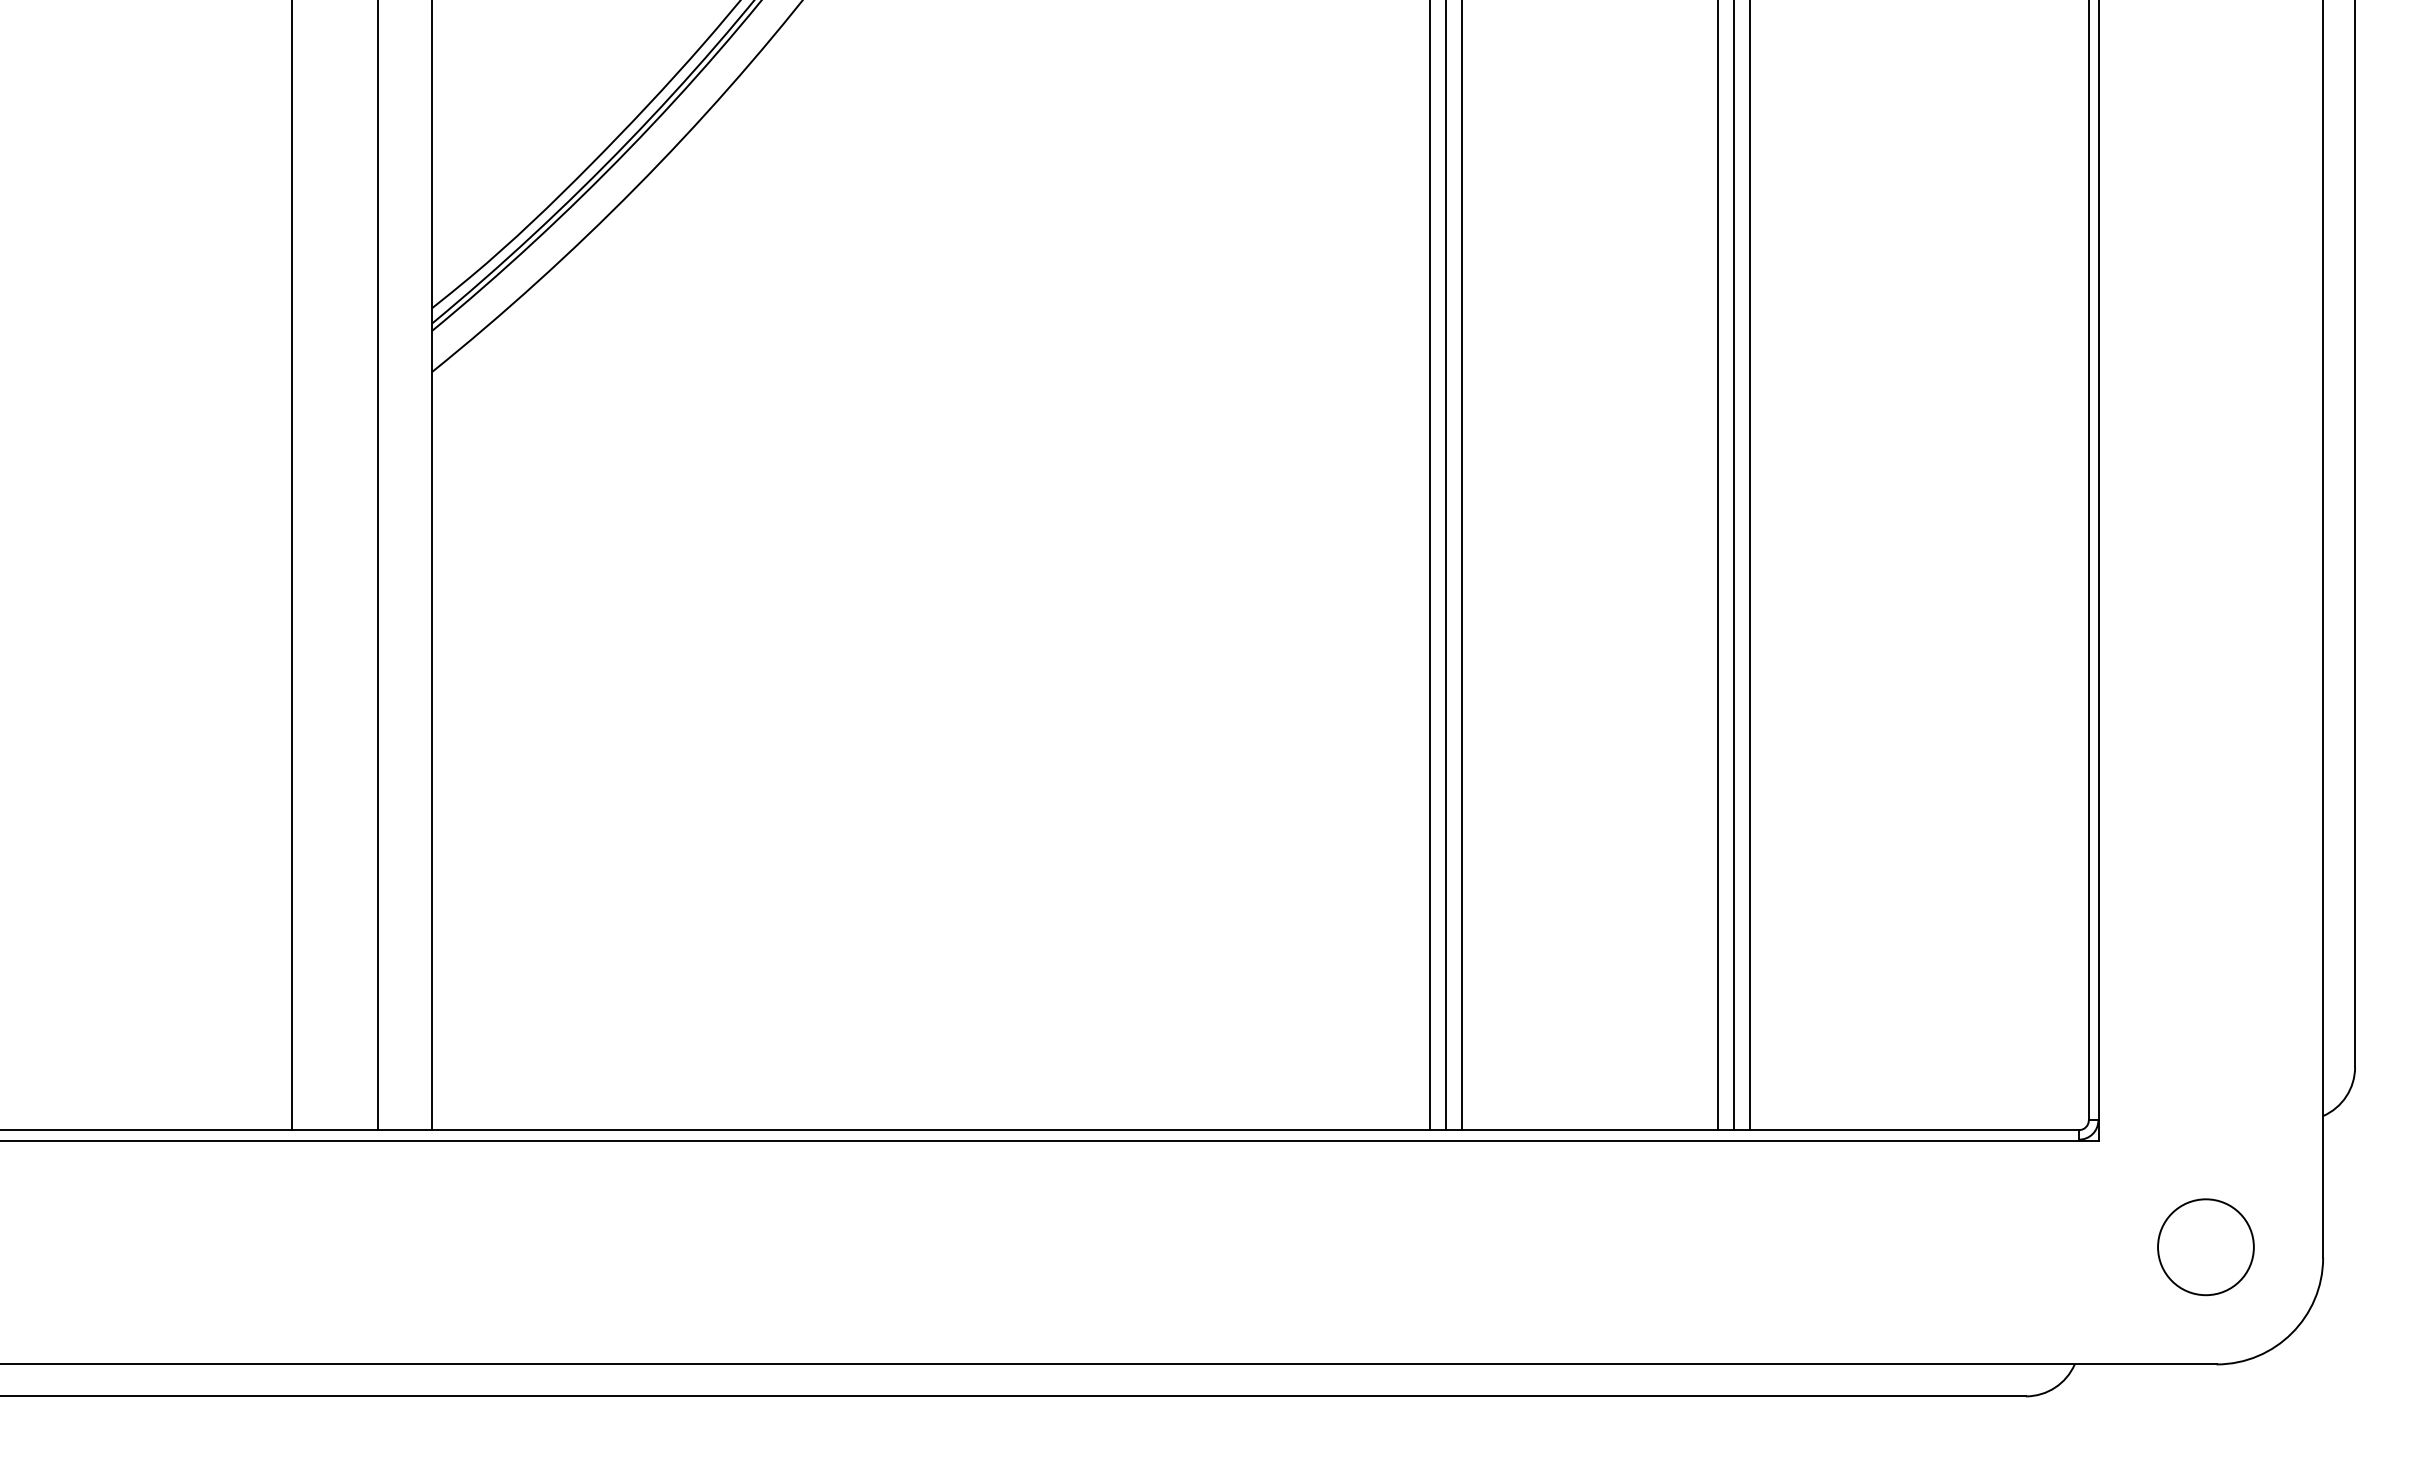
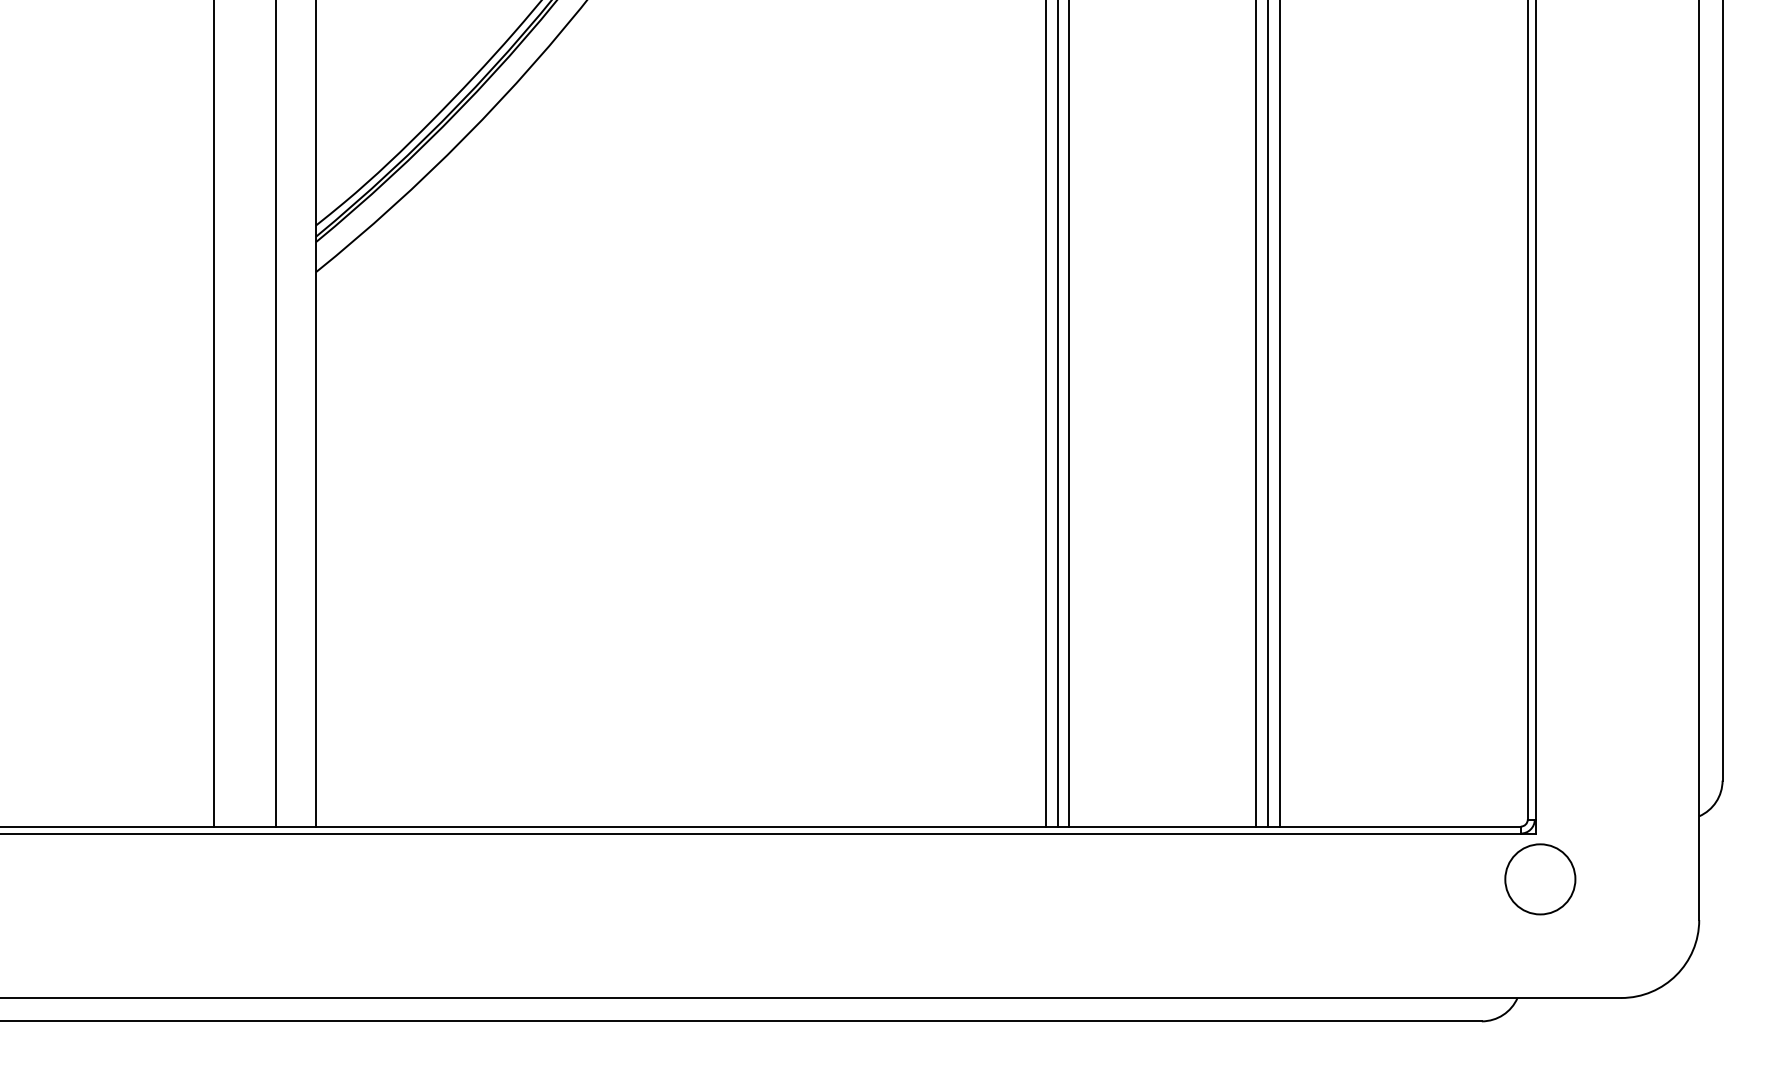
circle: (2205, 1247) -> (1540, 879), moved

